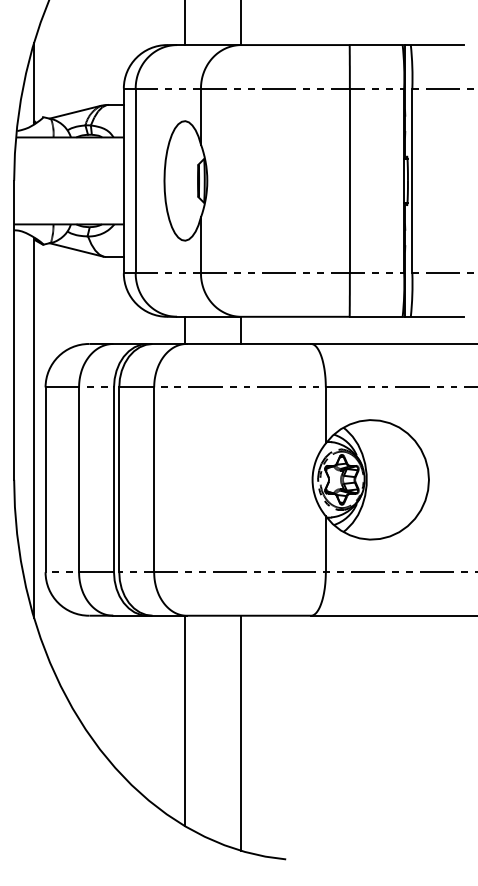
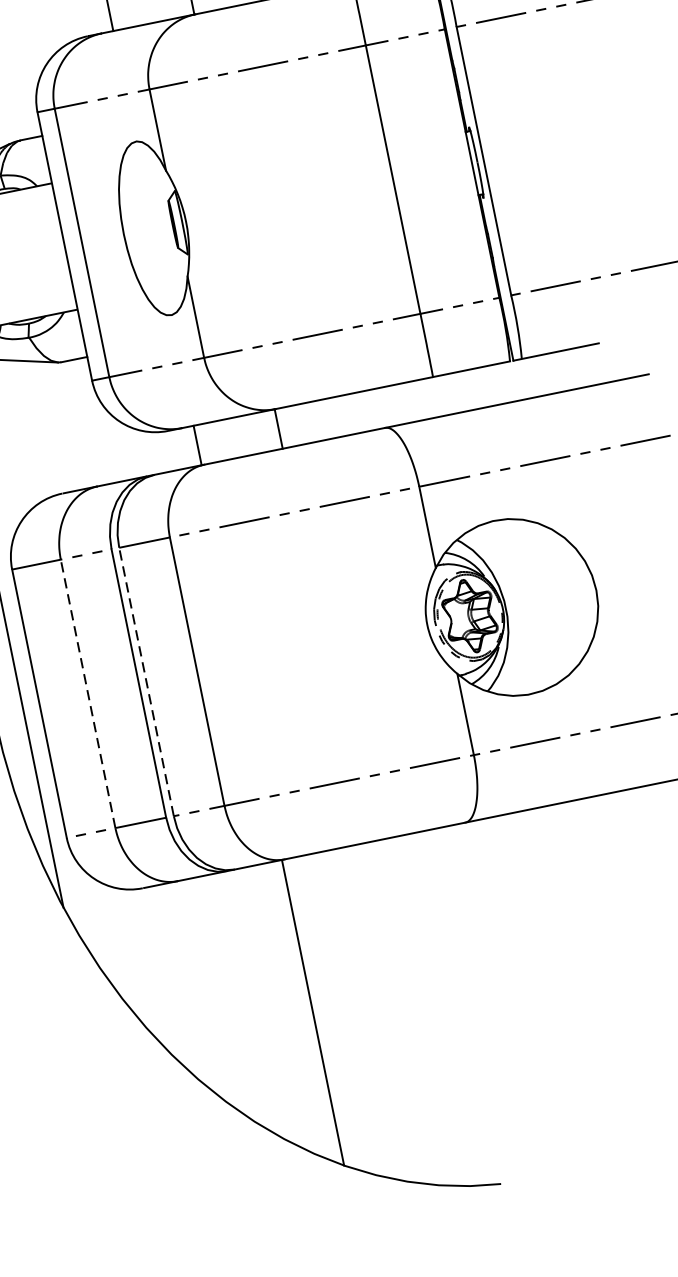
line: (79, 479) -> (88, 693), solid -> dashed
line: (119, 479) -> (146, 681), solid -> dashed
line: (240, 732) -> (397, 1013), removed

